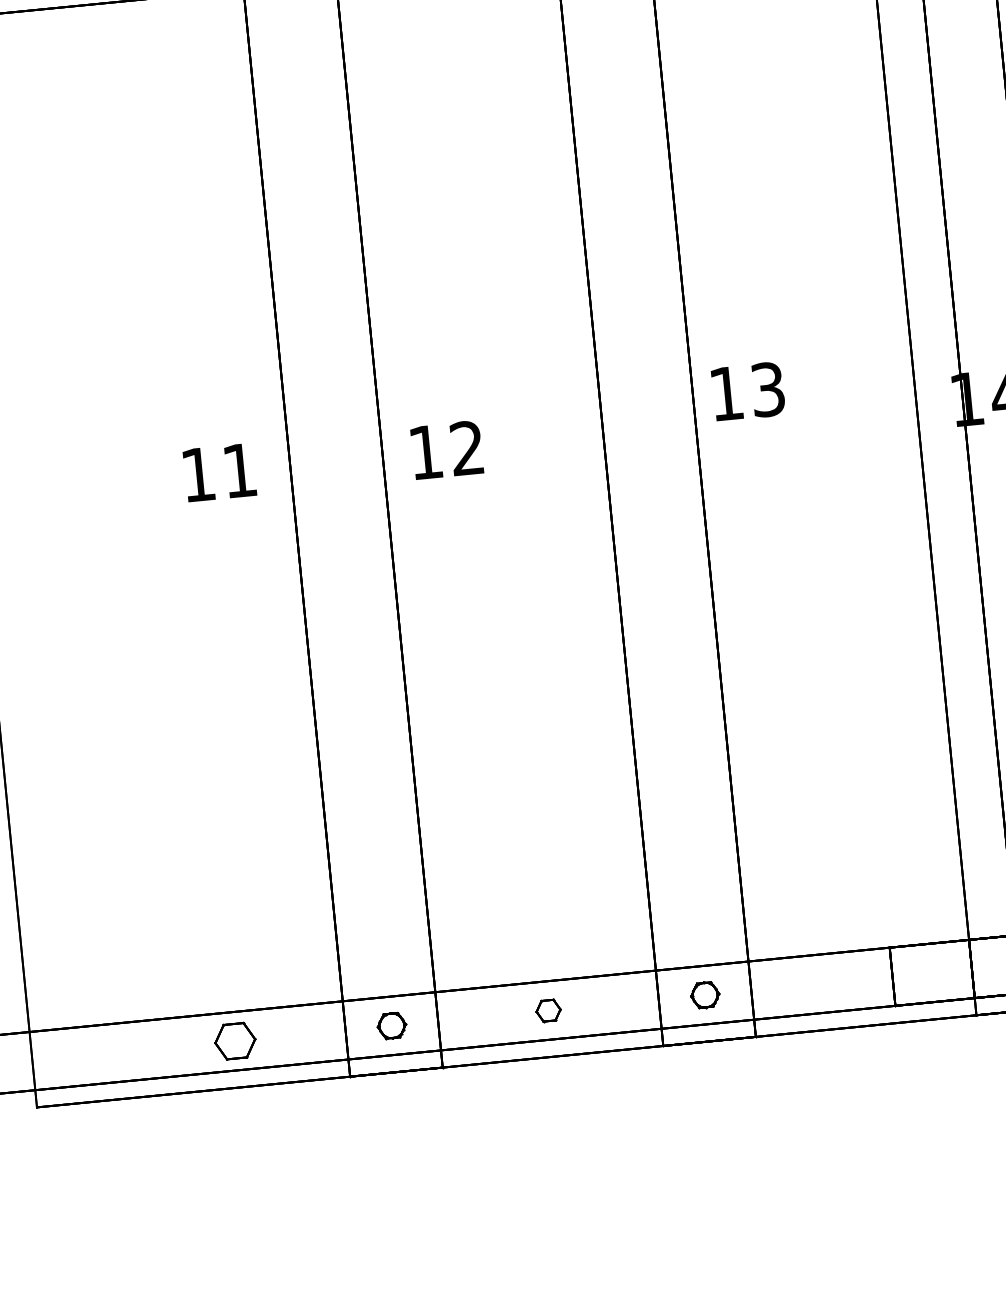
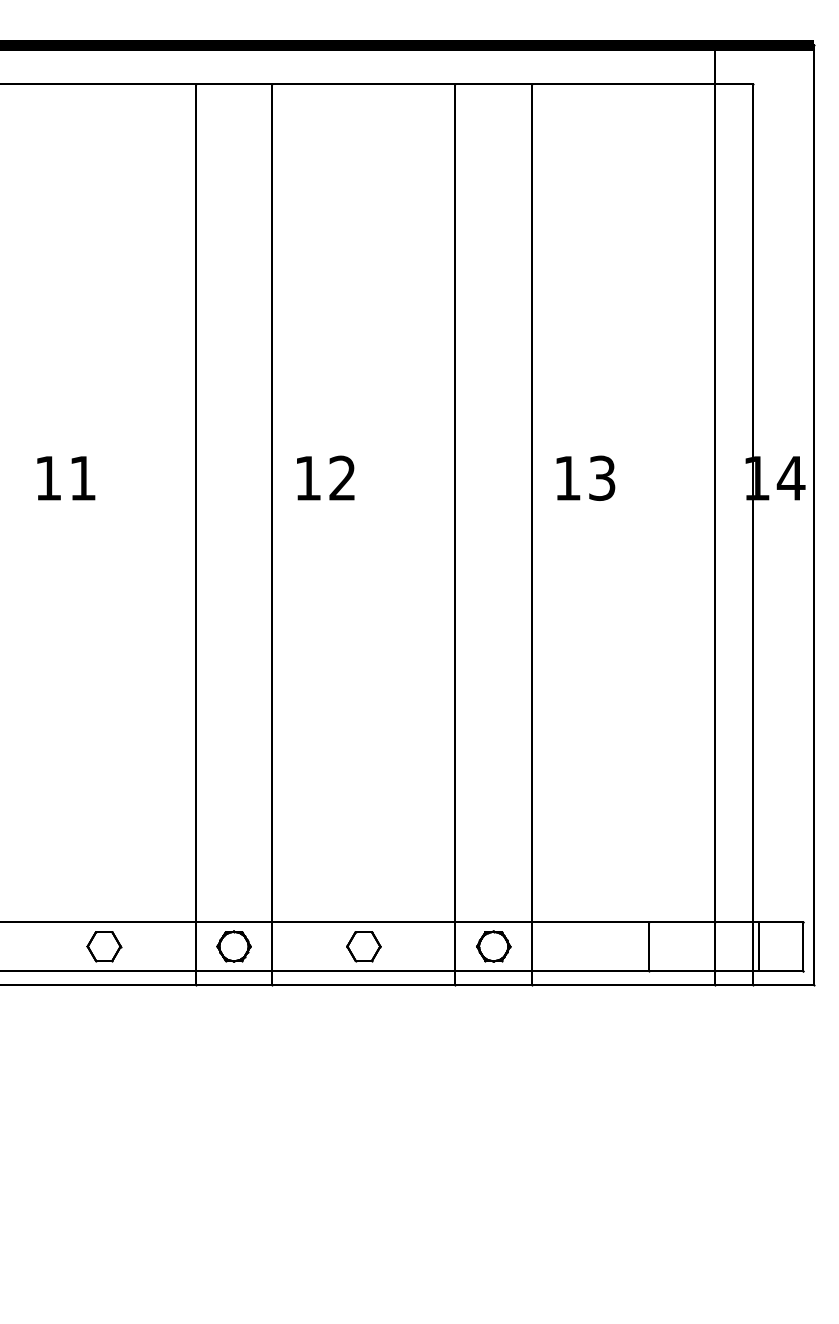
text: (747, 390) -> (585, 477), moved
text: (220, 472) -> (66, 478), moved
part: (704, 995) -> (493, 946), size x1.43
part: (548, 1010) -> (363, 946), size x1.67
part: (391, 1025) -> (233, 946), size x1.43

